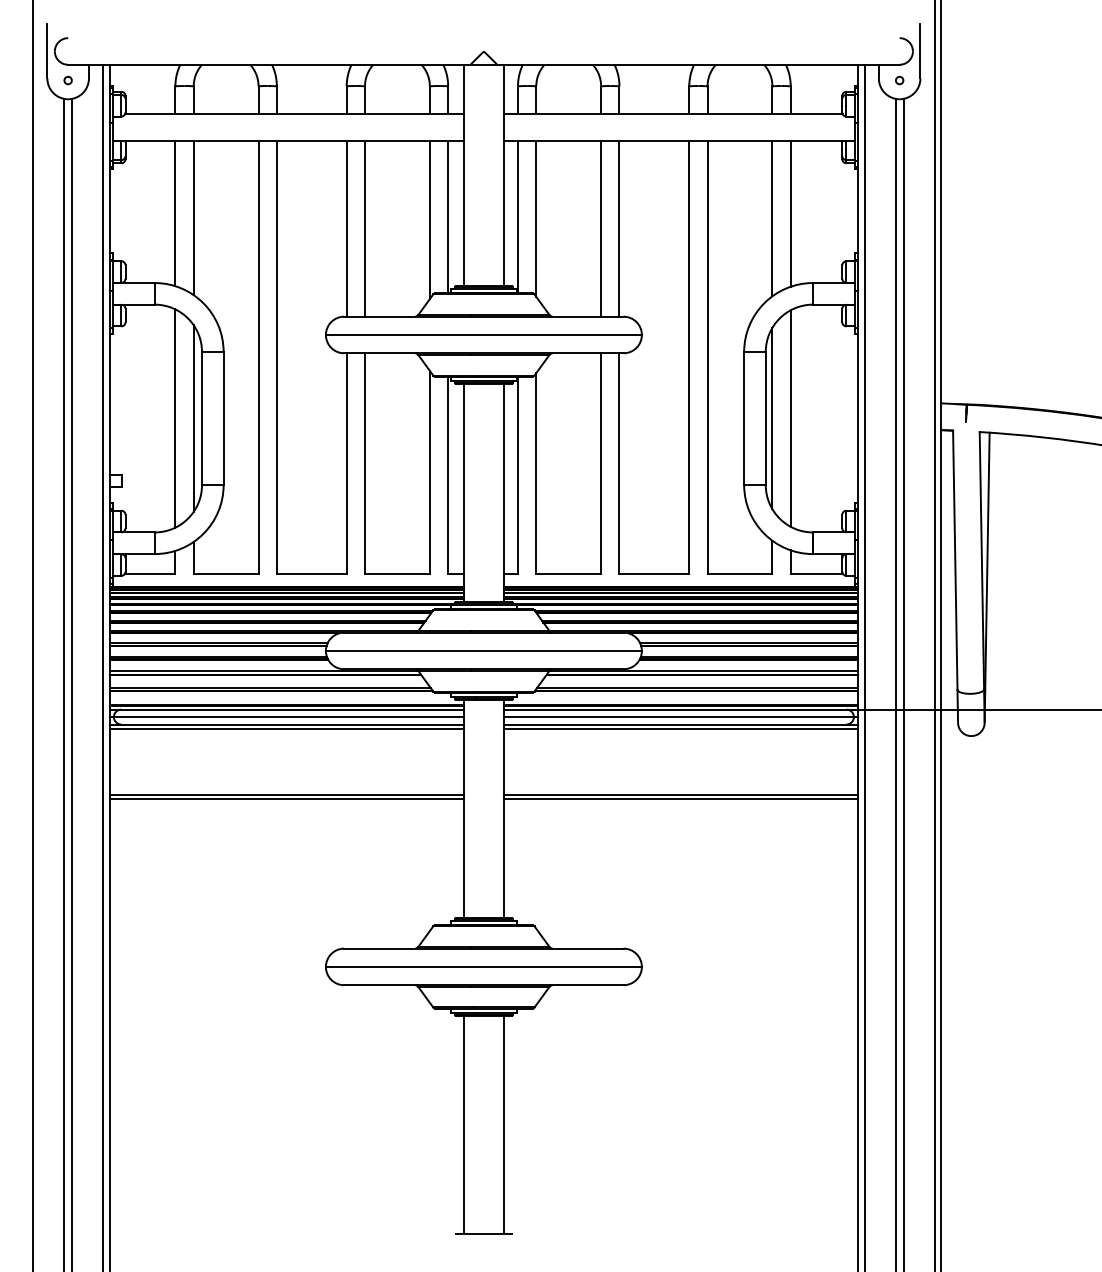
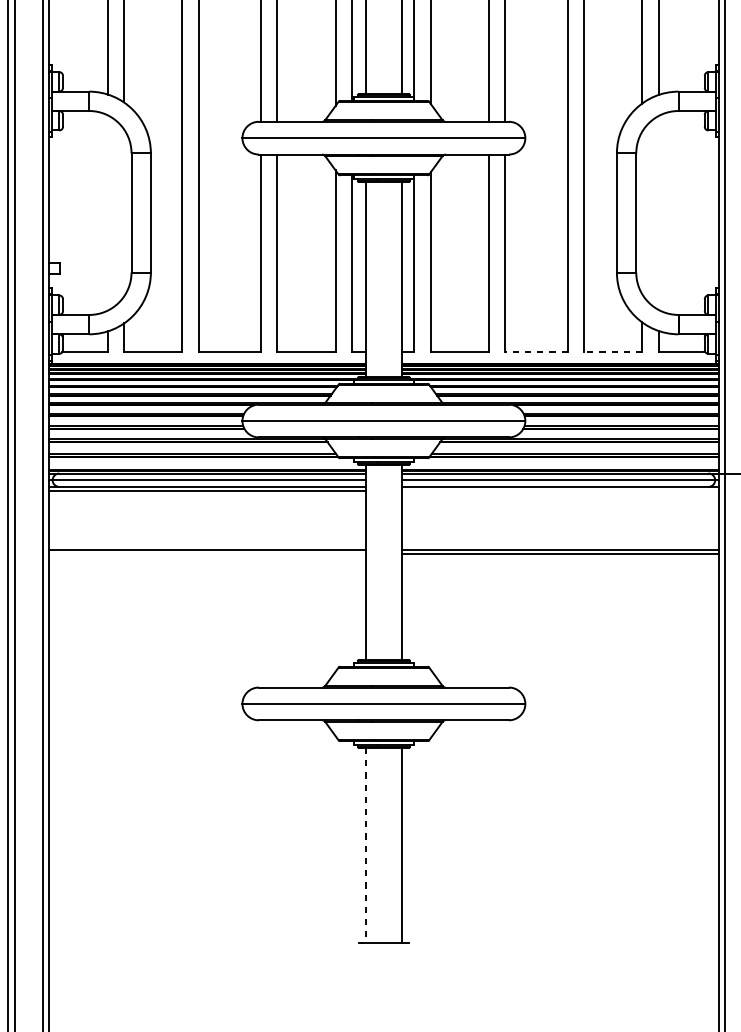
line: (175, 418) -> (107, 212), removed
line: (193, 418) -> (123, 212), removed
line: (772, 418) -> (642, 212), removed
line: (790, 418) -> (658, 212), removed
line: (654, 574) -> (536, 352), solid -> dashed
line: (739, 574) -> (612, 352), solid -> dashed
line: (680, 728) -> (559, 490), removed
line: (286, 799) -> (207, 554), removed
line: (463, 1124) -> (365, 845), solid -> dashed

